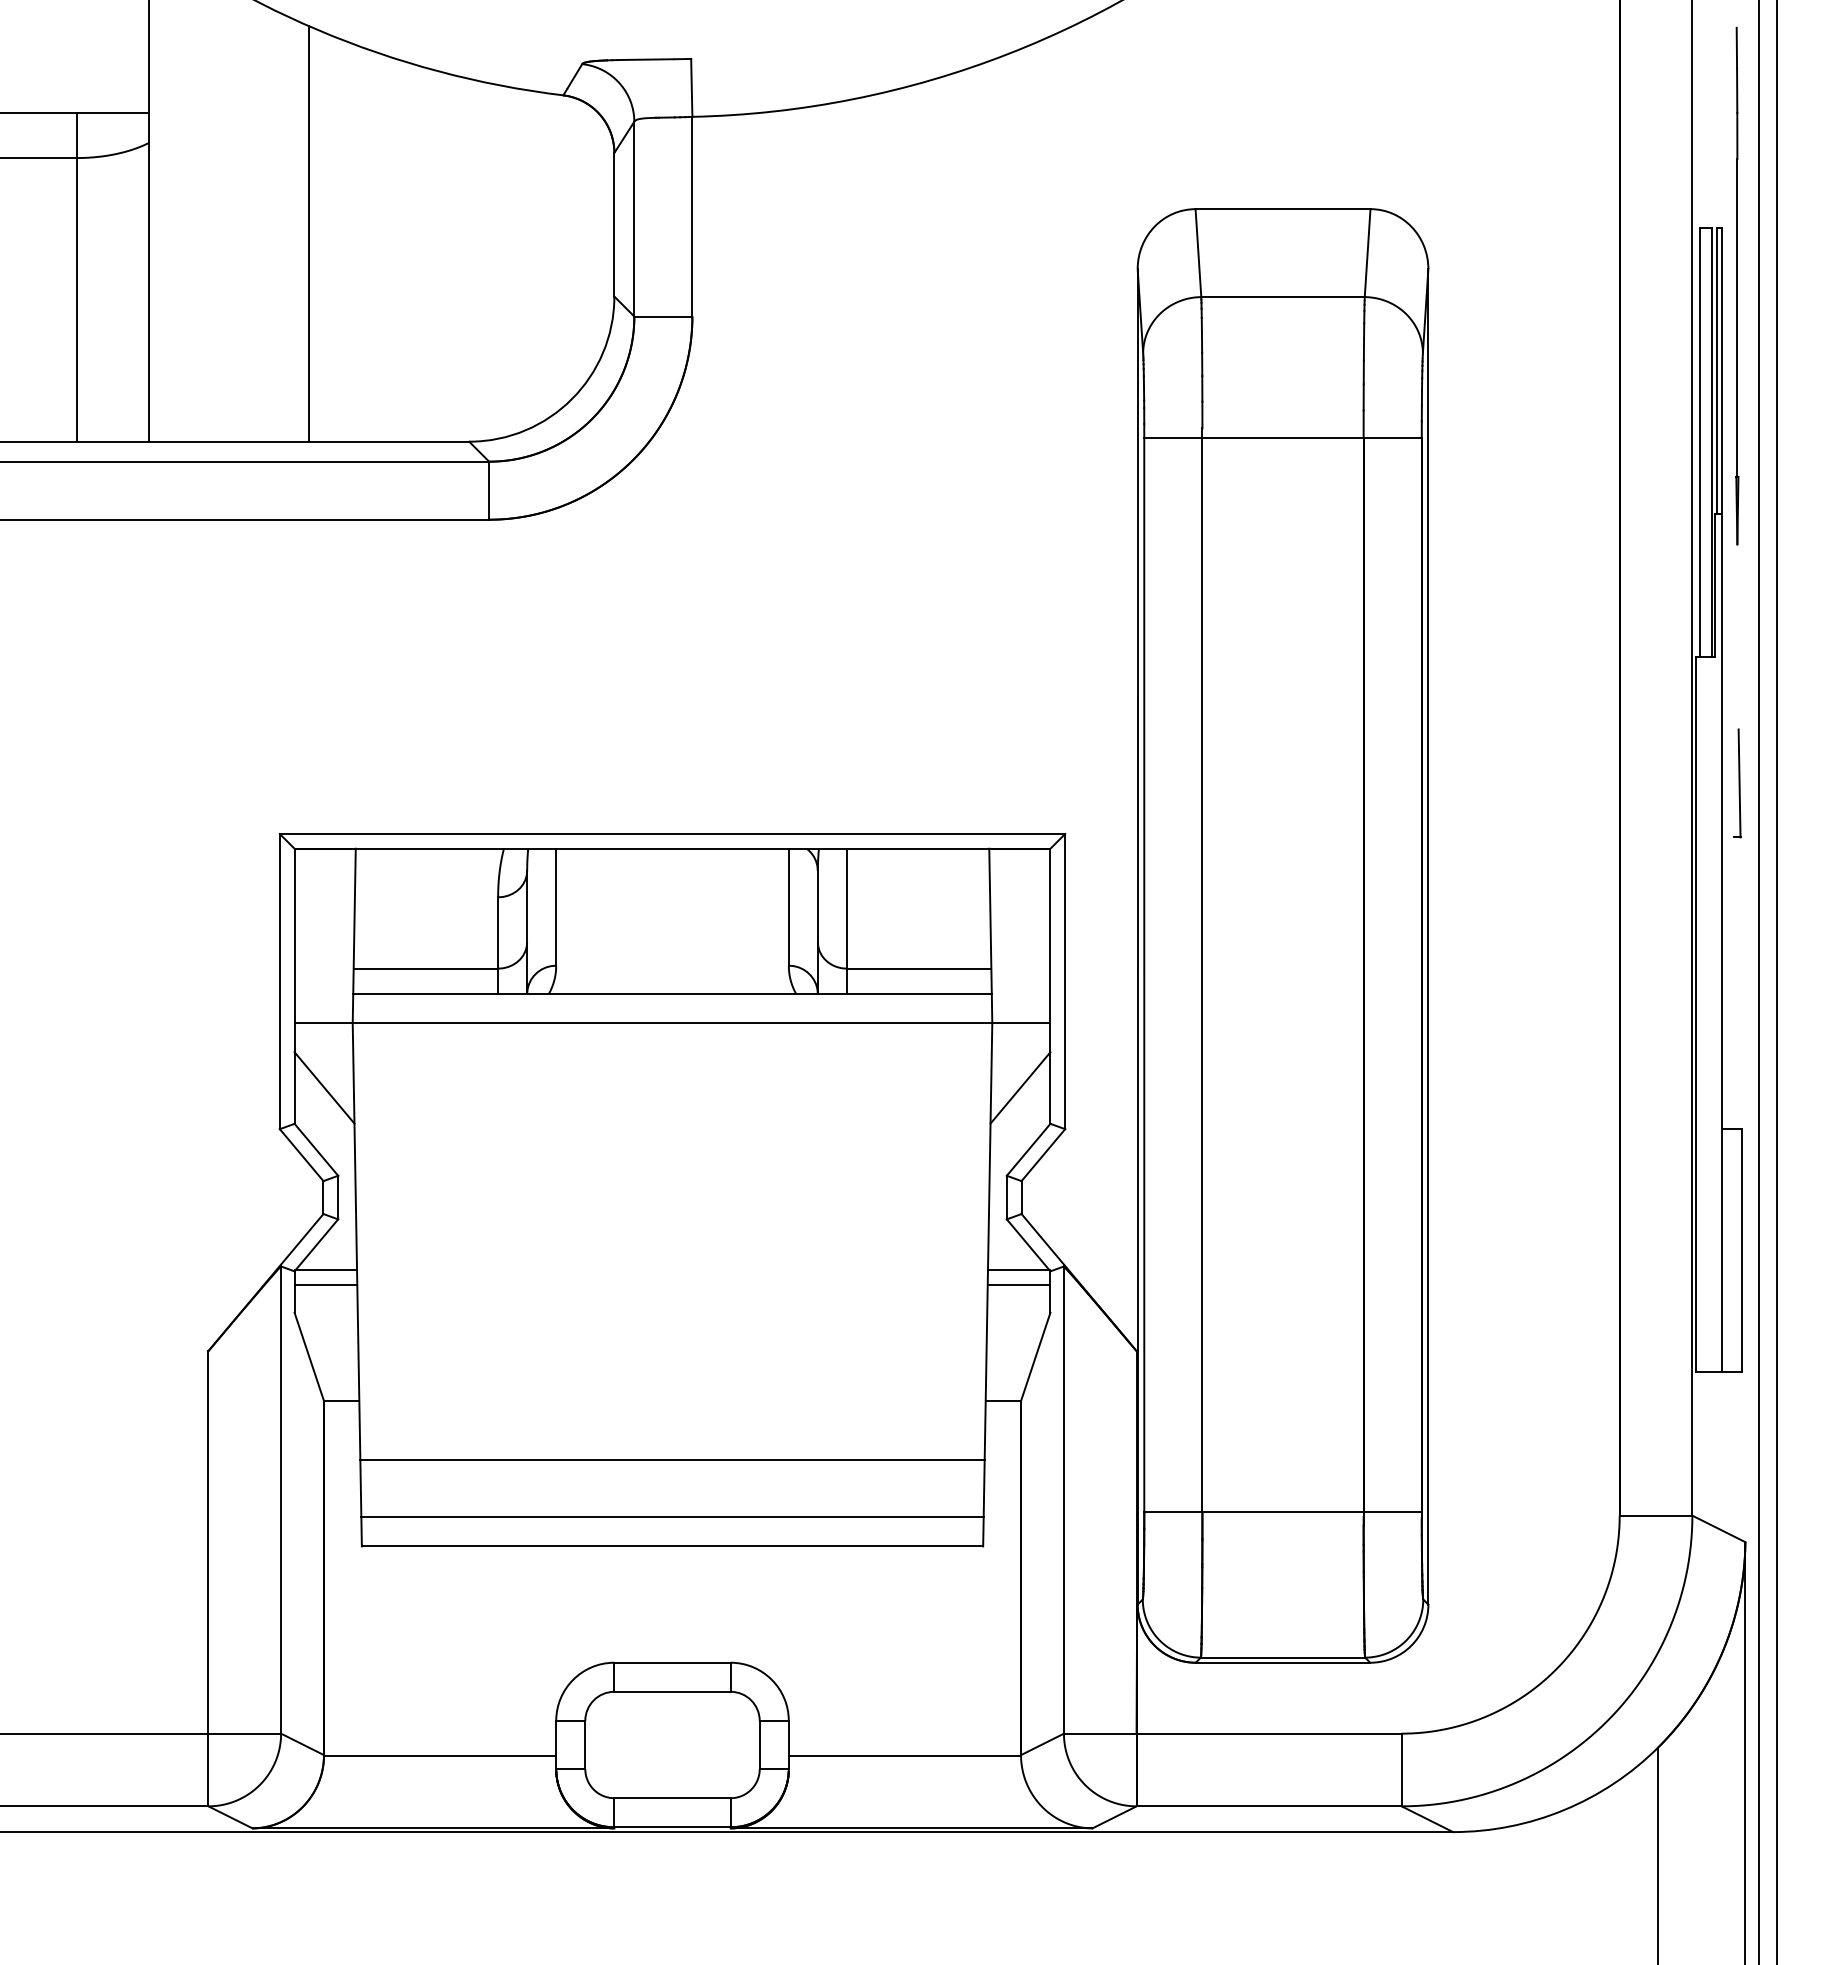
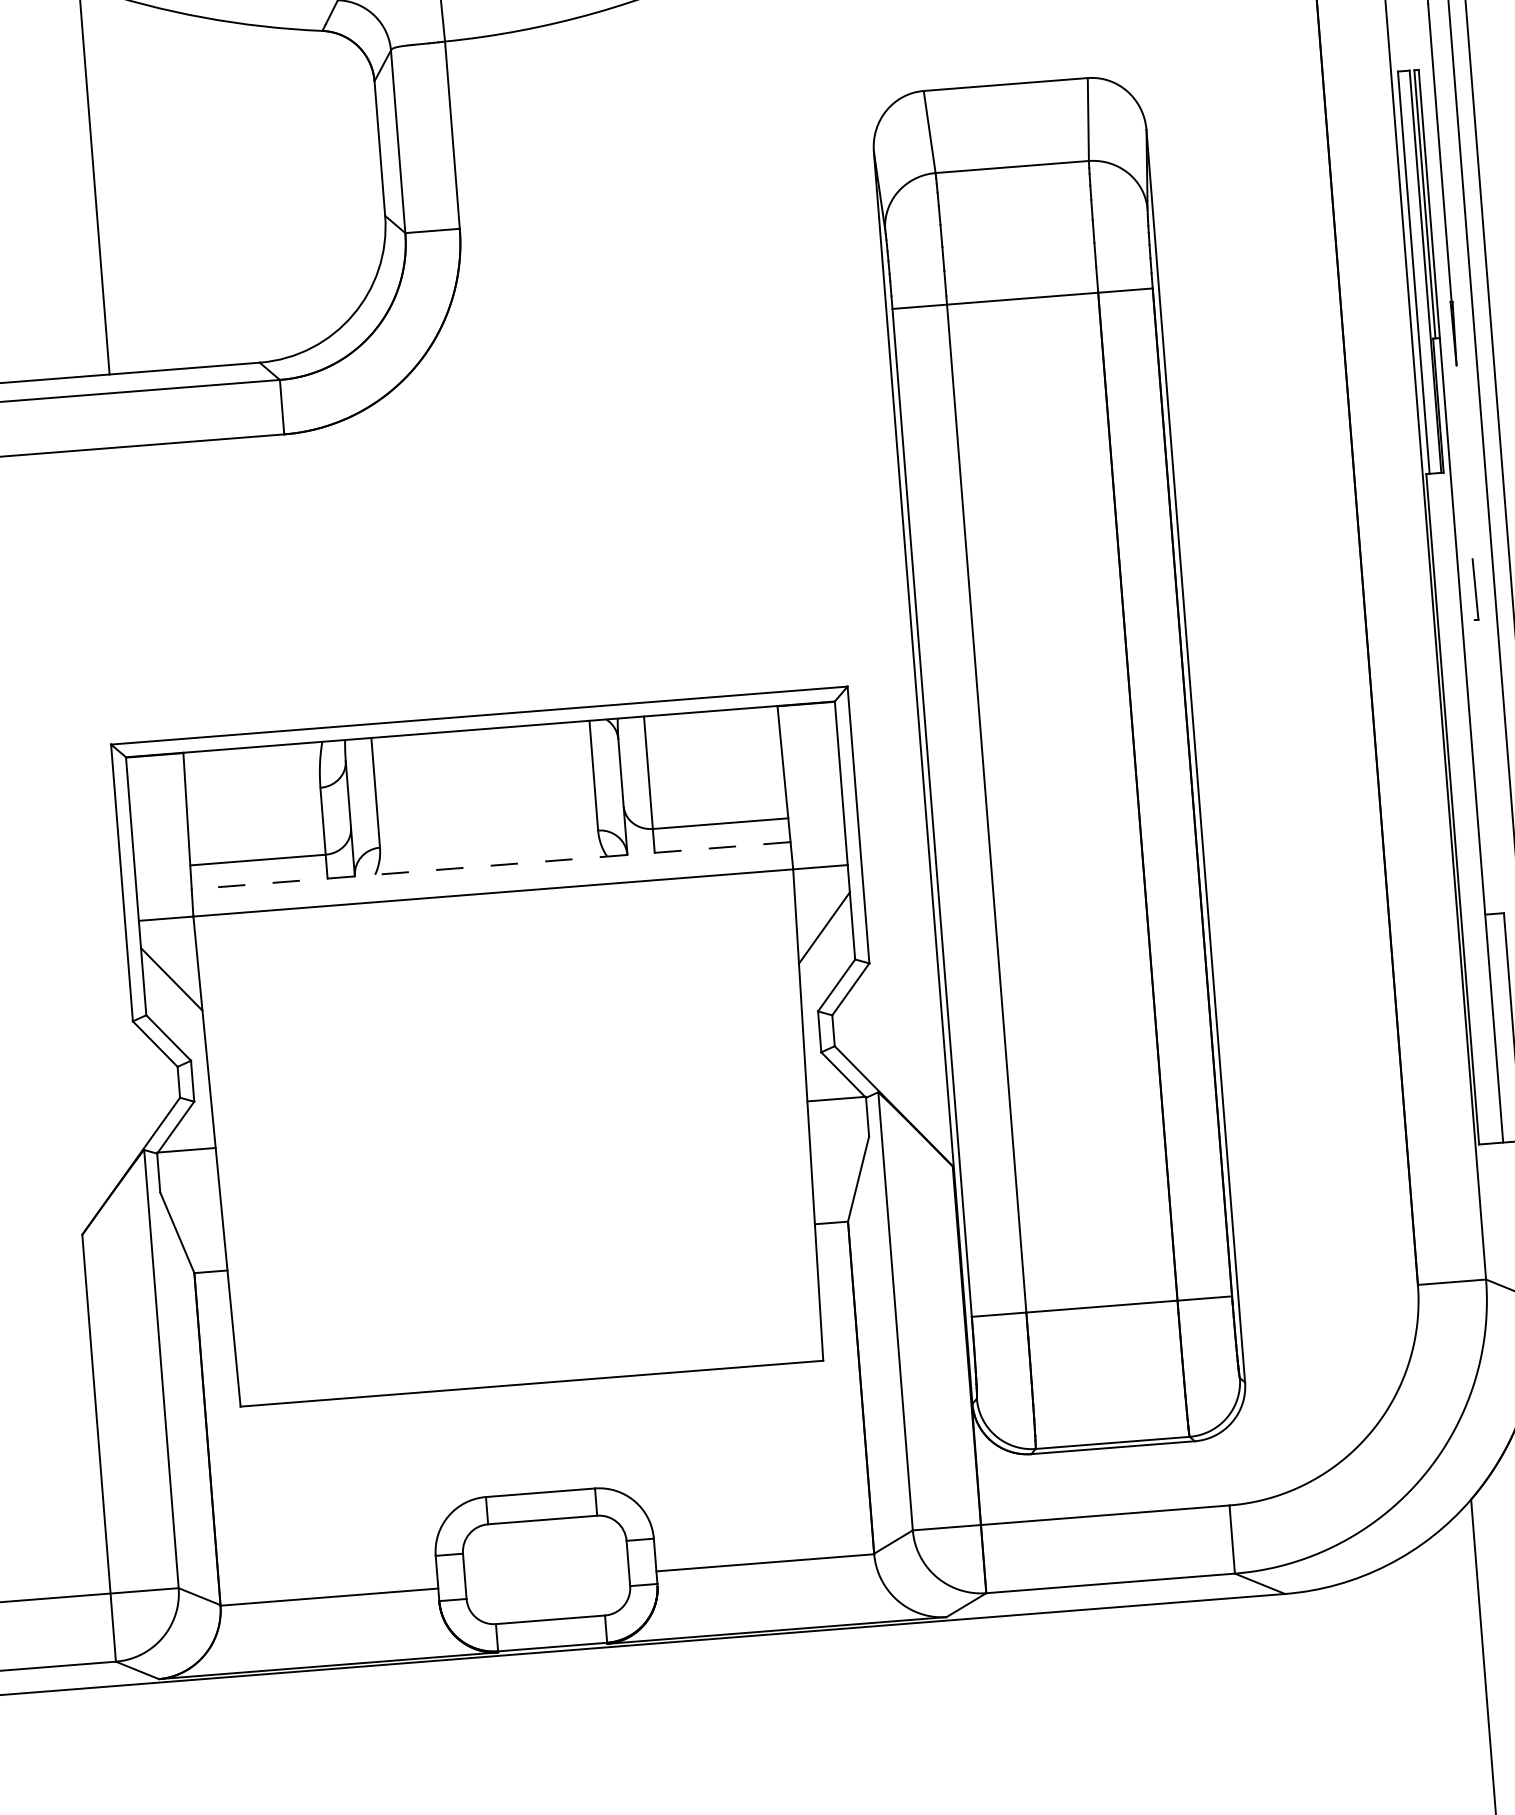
part: (1737, 783) -> (1474, 589), size x0.6
line: (672, 994) -> (491, 866), solid -> dashed
line: (325, 1284) -> (187, 1163), removed
line: (1018, 1284) -> (837, 1112), removed
line: (672, 1459) -> (525, 1302), removed
line: (672, 1517) -> (529, 1356), removed

